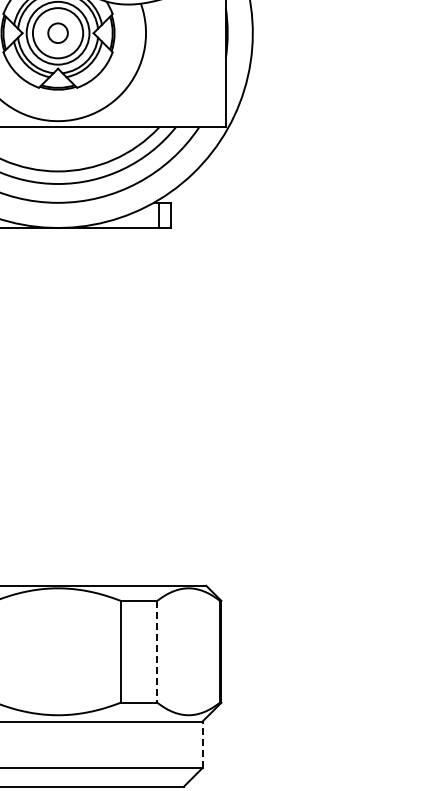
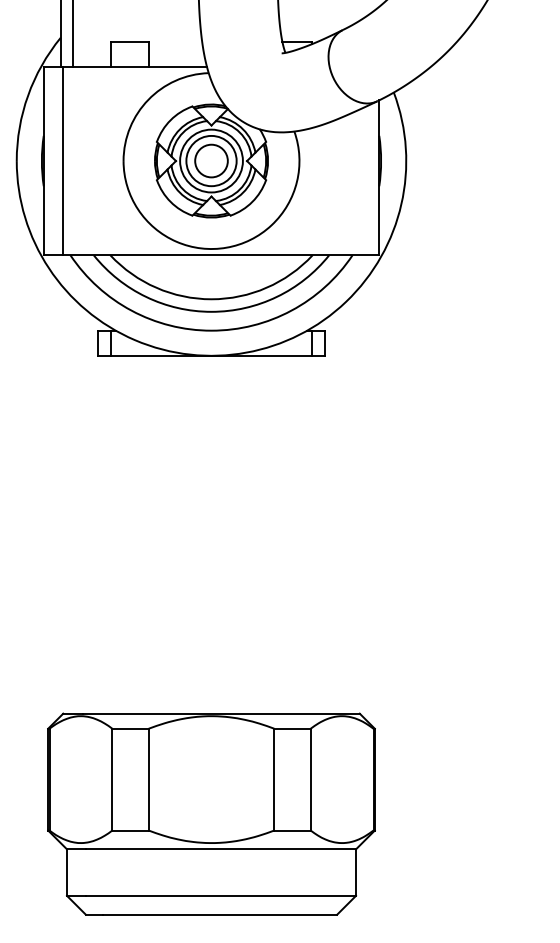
circle: (58, 32) -> (211, 160), size x1.67
line: (157, 651) -> (310, 779), dashed -> solid
line: (203, 744) -> (356, 872), dashed -> solid

